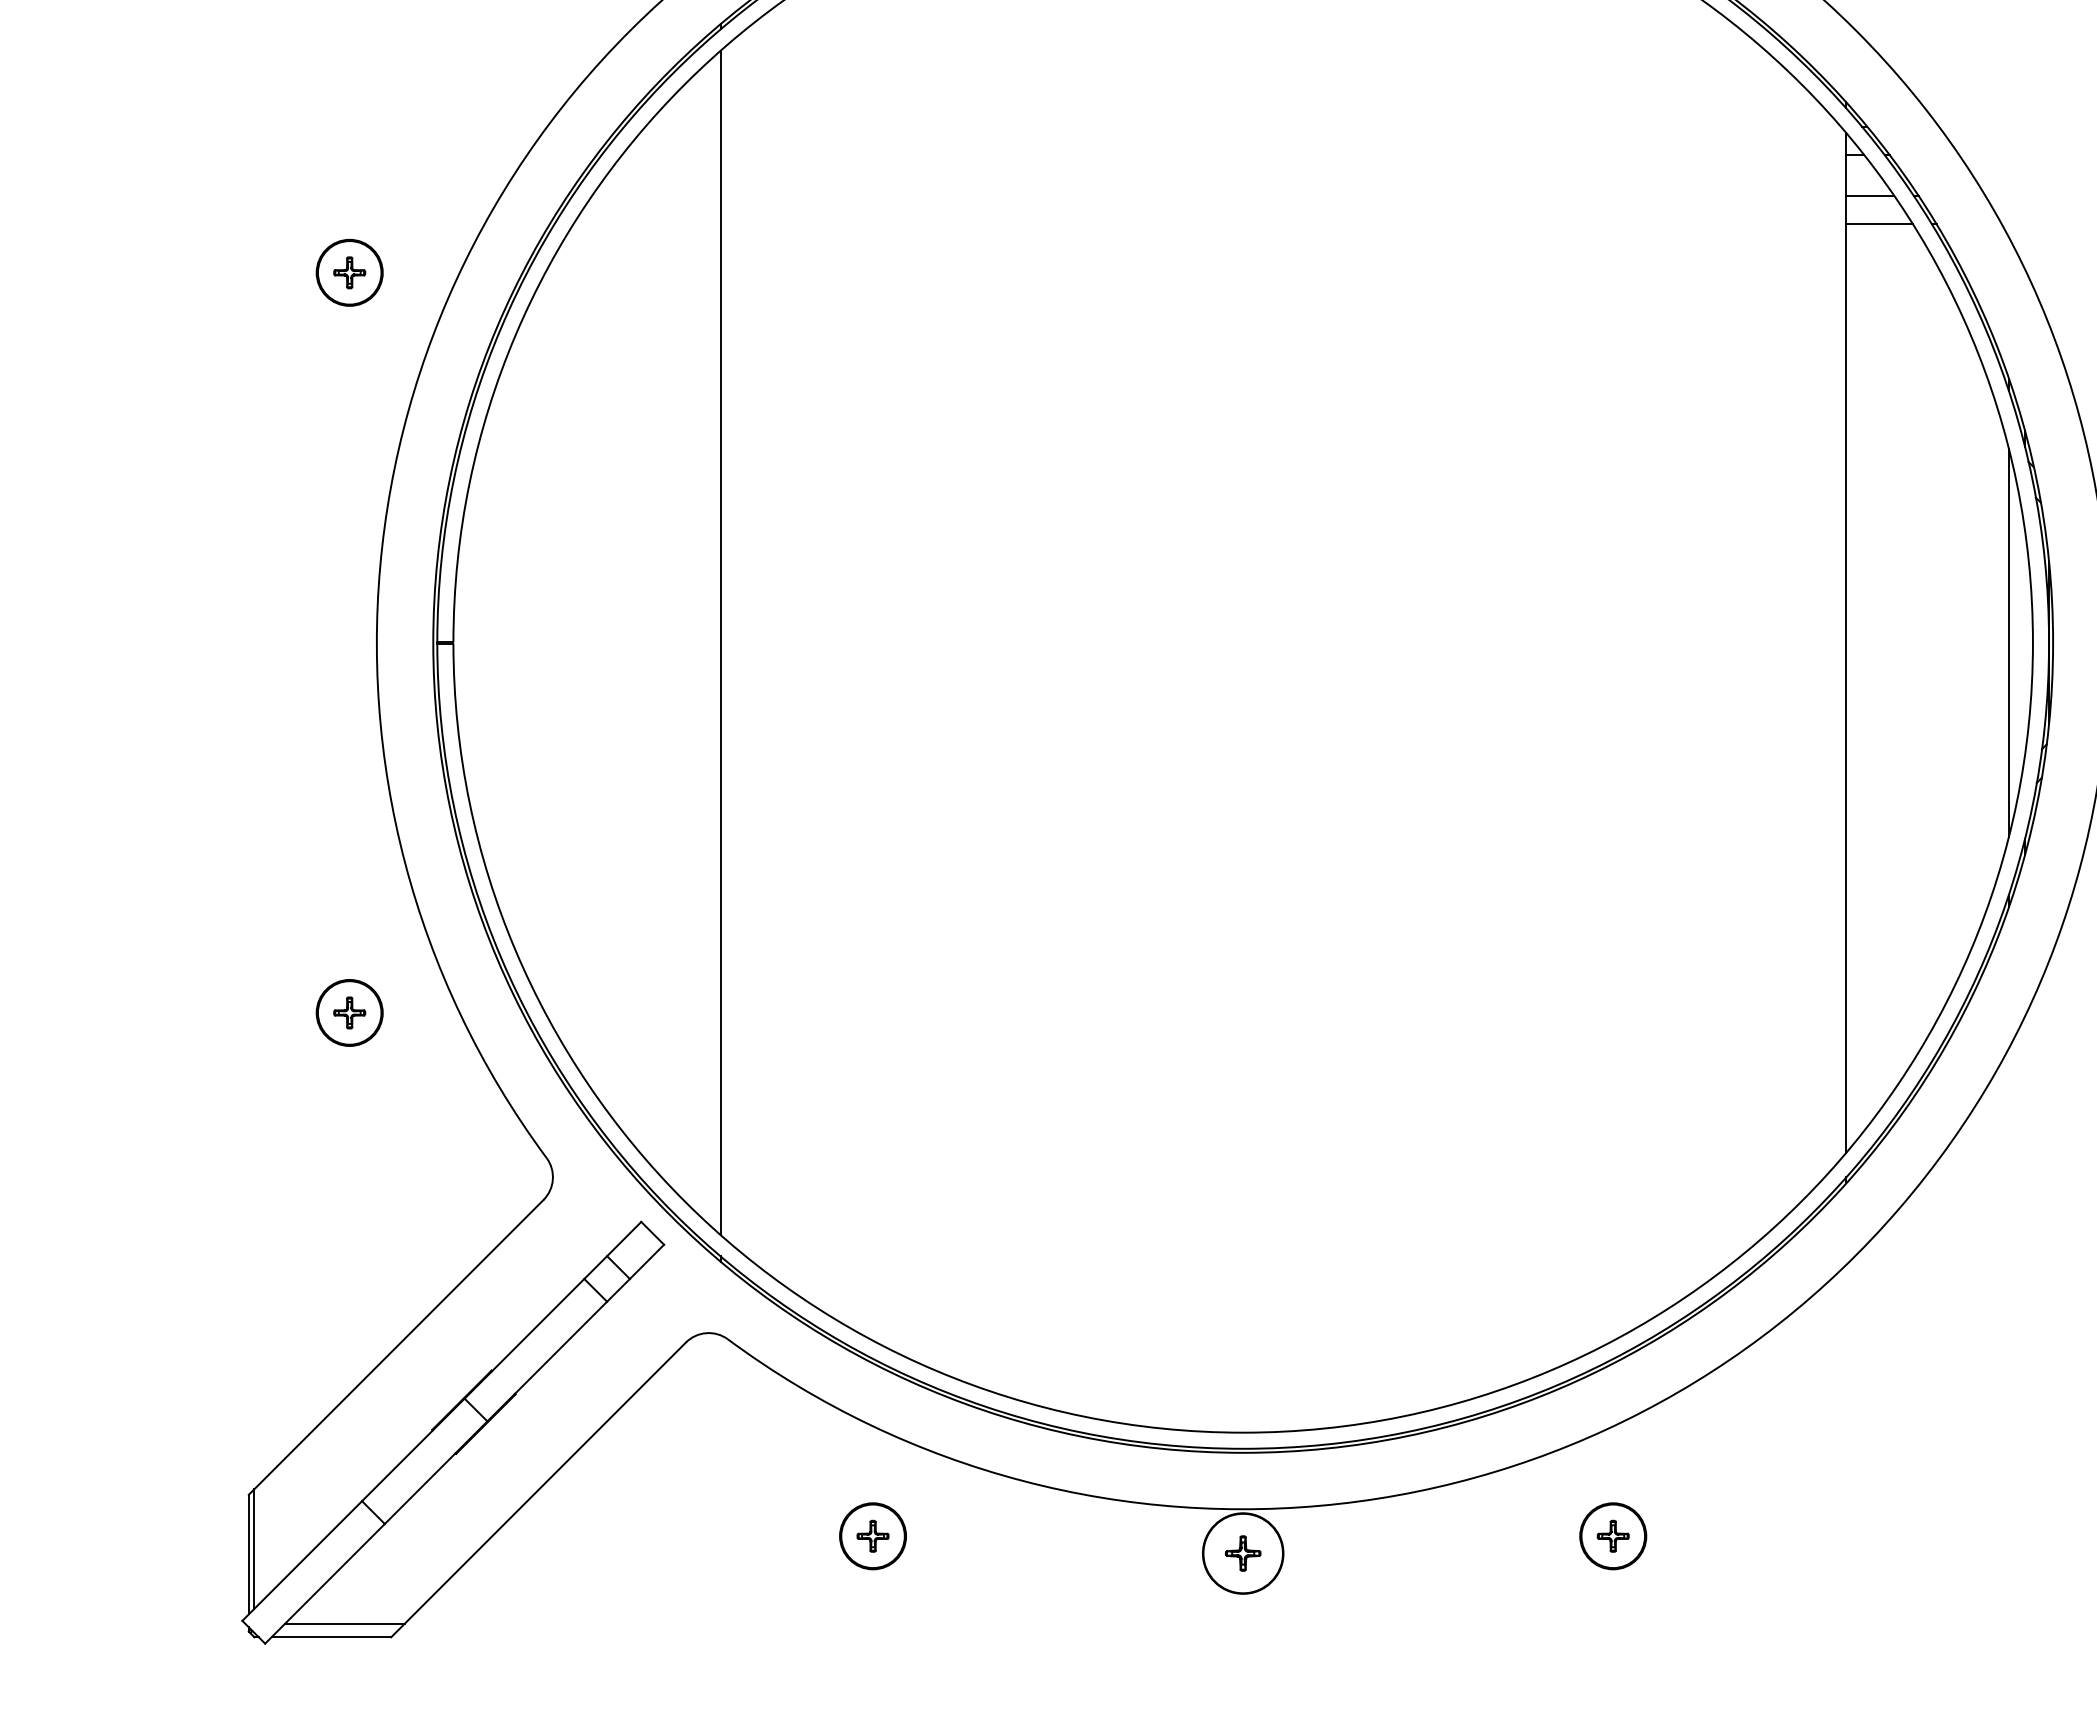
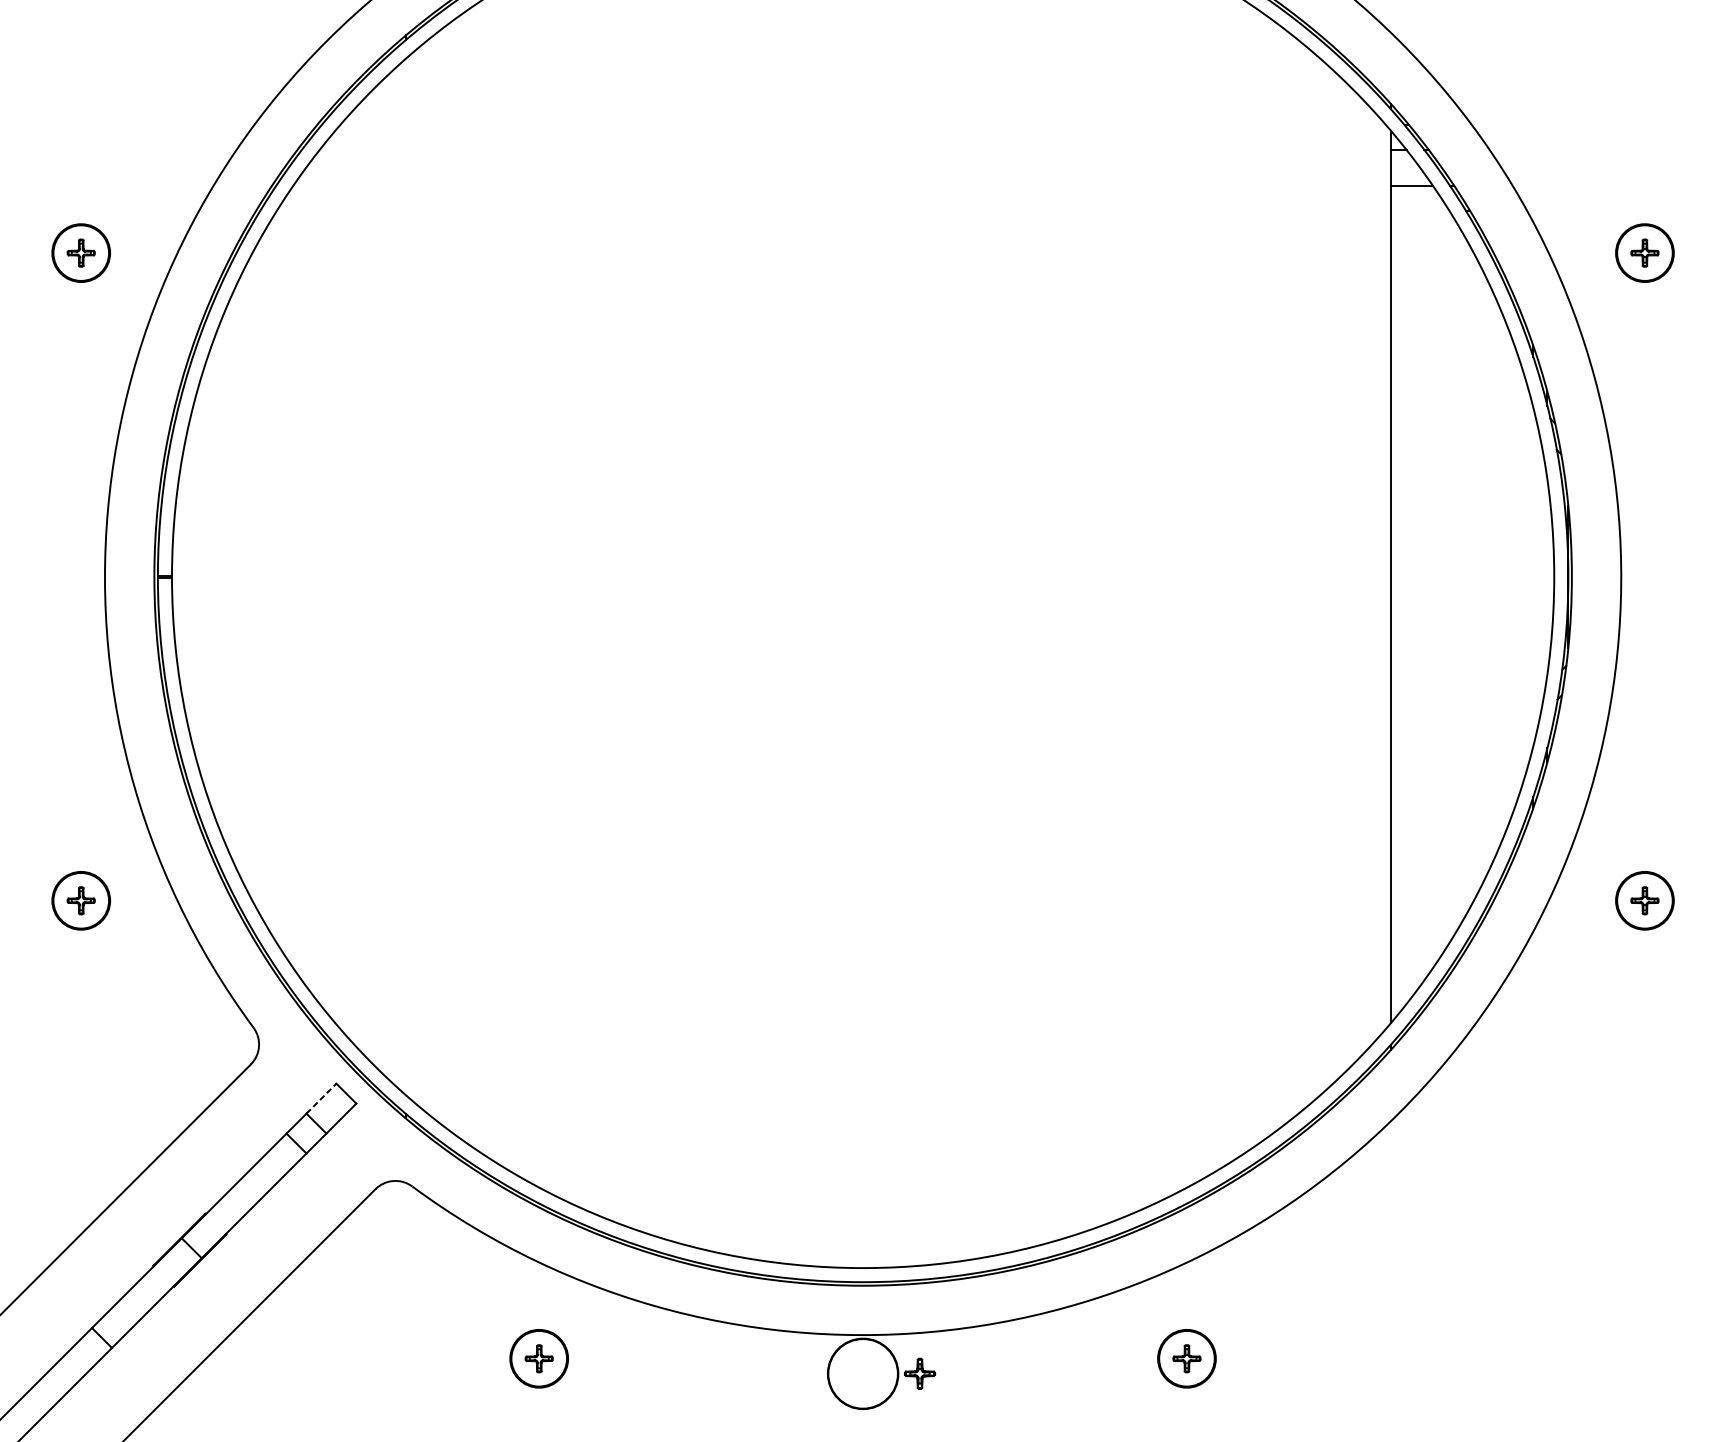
line: (1879, 224) -> (1419, 210), removed
line: (720, 642) -> (405, 576), removed
line: (2008, 642) -> (1532, 576), removed
line: (624, 1238) -> (321, 1098), solid -> dashed
part: (1243, 1553) -> (920, 1373), moved
line: (344, 1623) -> (76, 1435), removed

